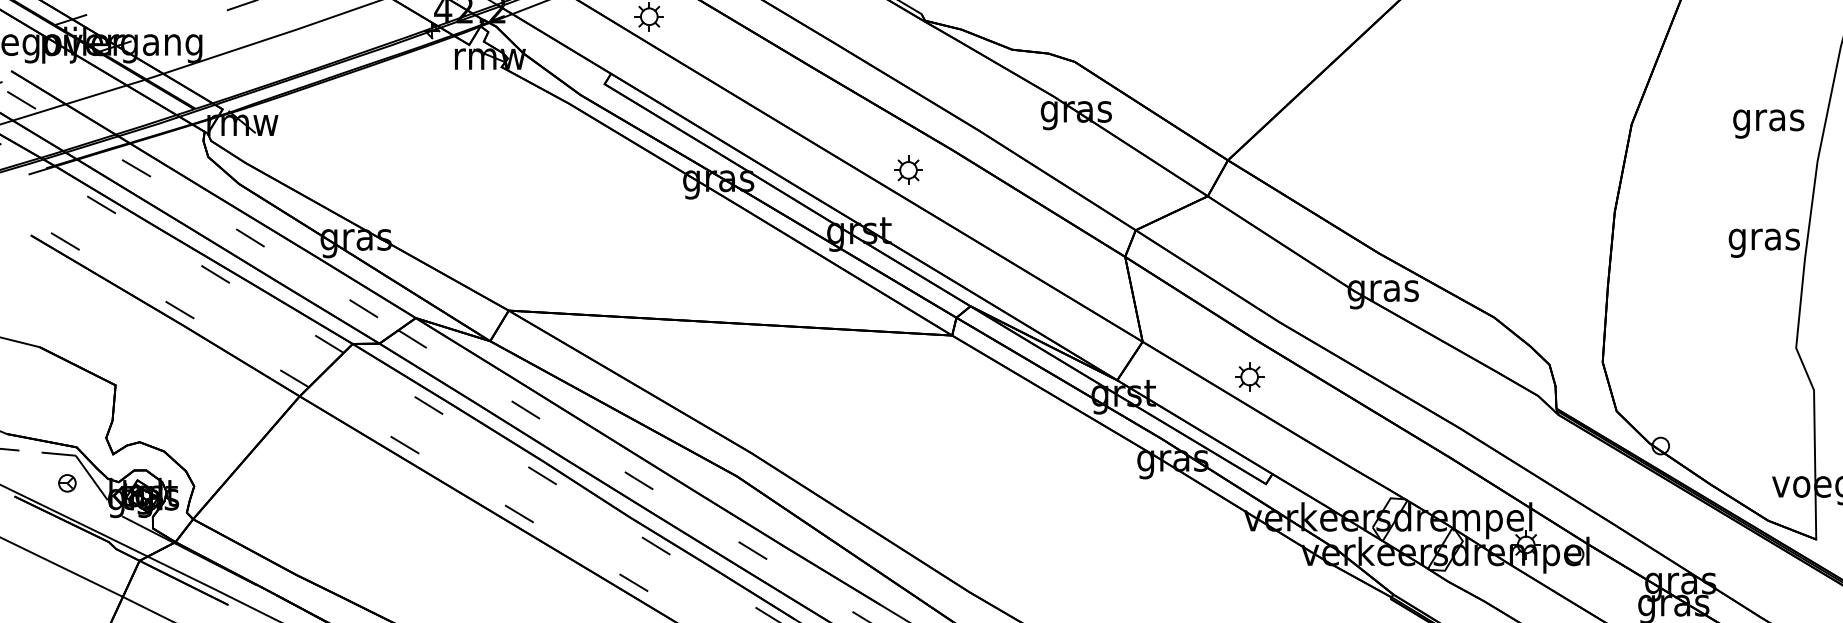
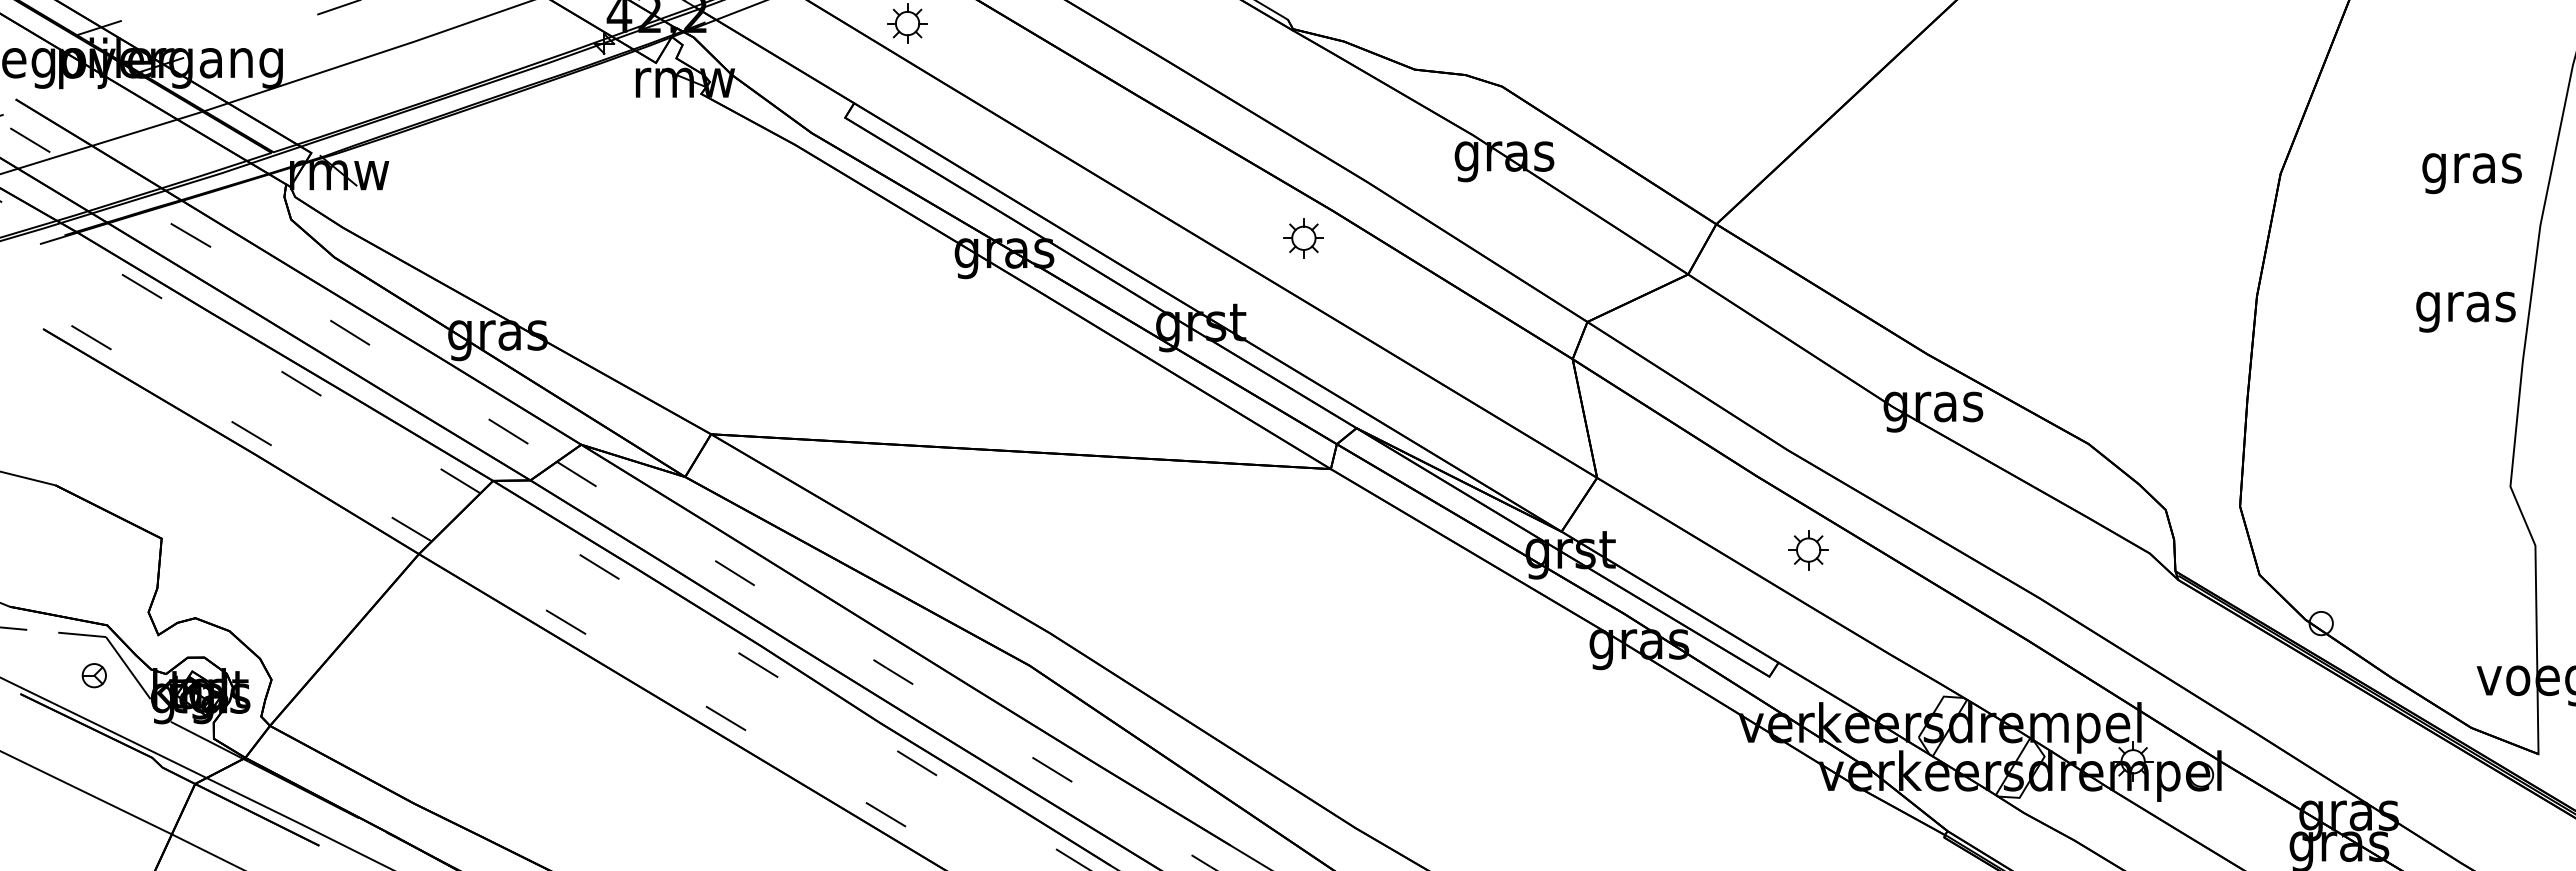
part: (908, 170) -> (1303, 238), moved
text: (1764, 242) -> (2465, 311), moved
part: (1249, 377) -> (1808, 550), moved

